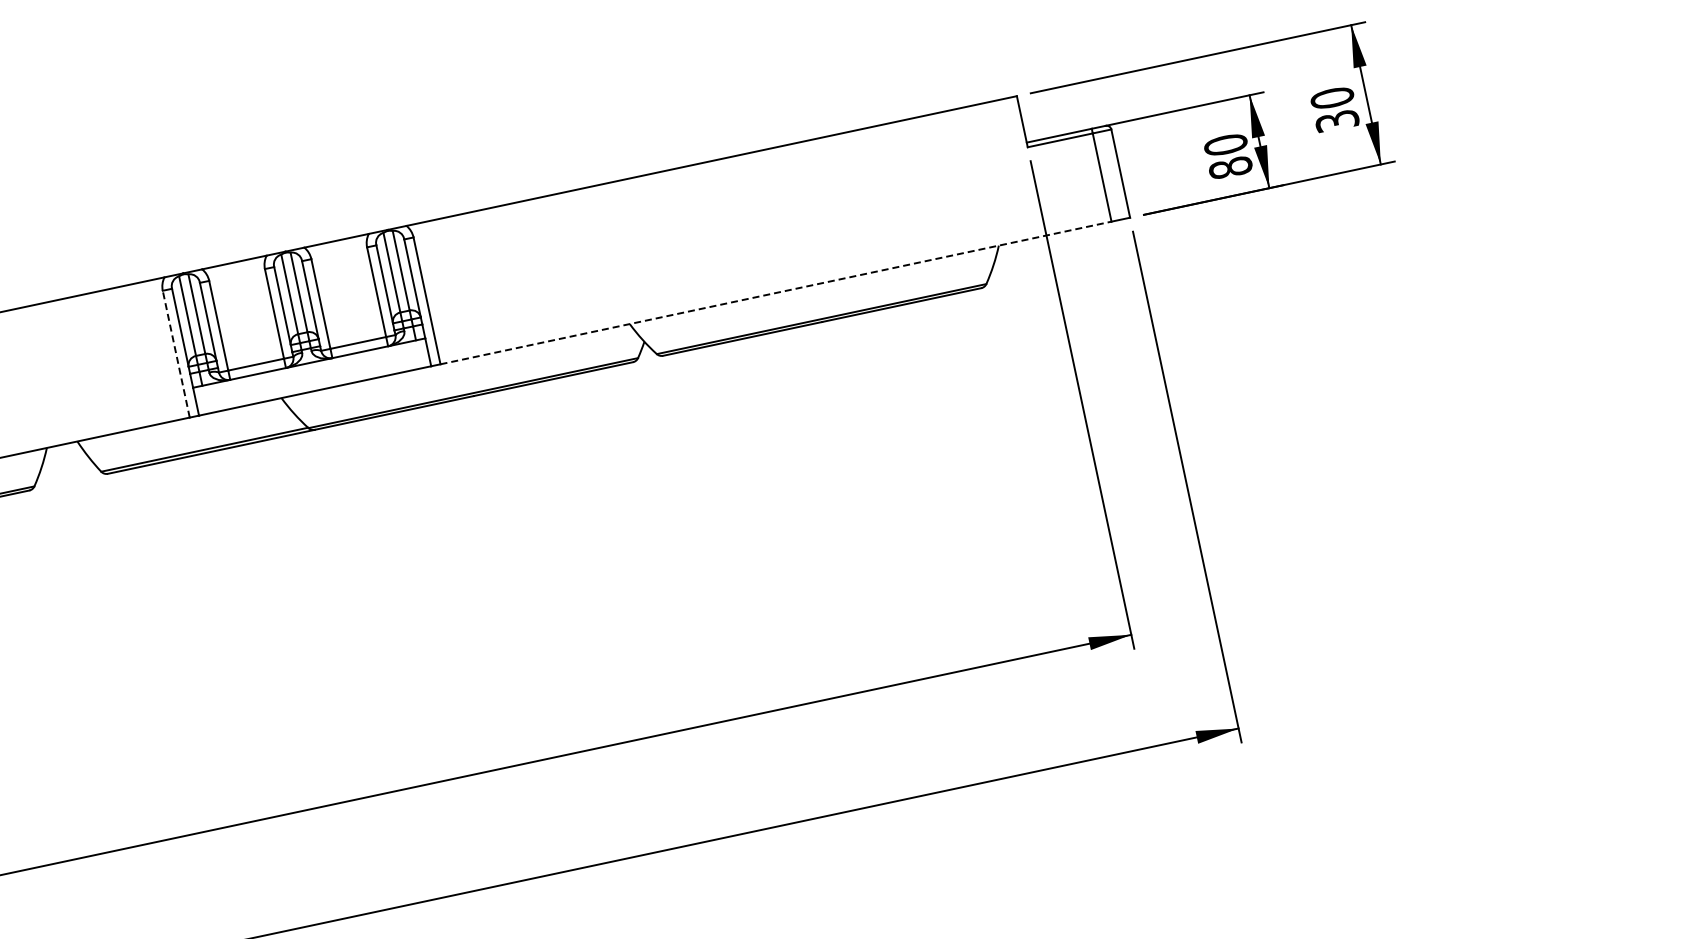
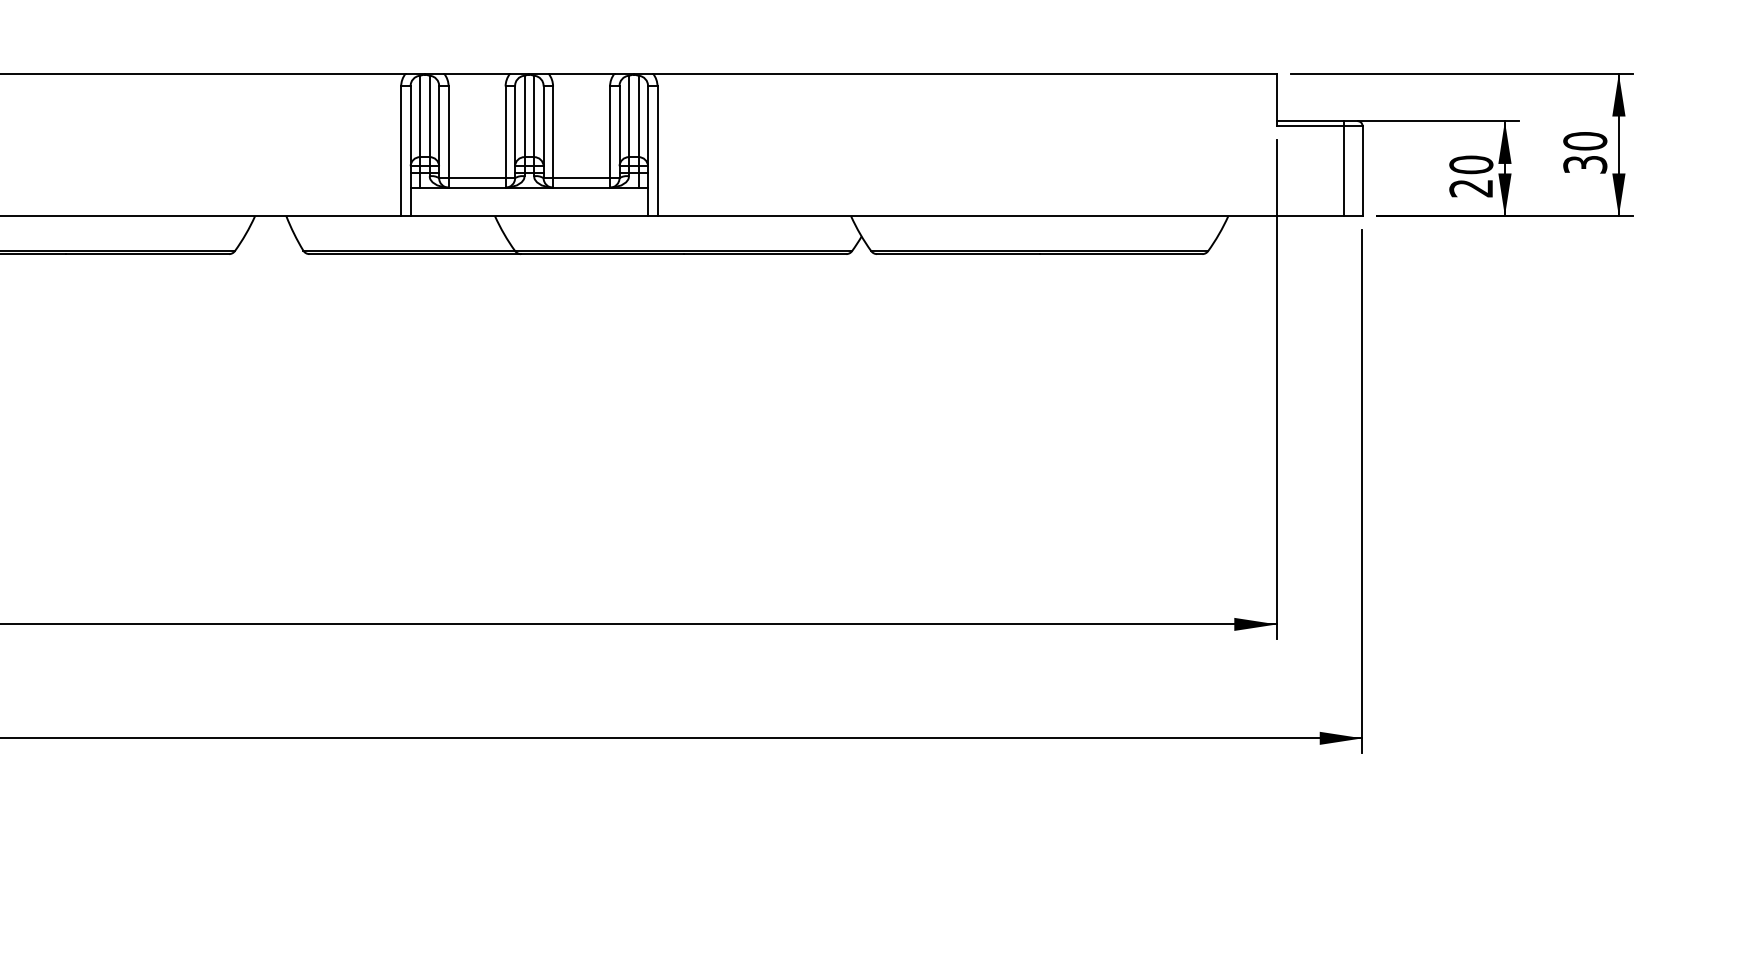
text: (1230, 168) -> (1471, 188), 80 -> 20
line: (777, 293) -> (1001, 216), dashed -> solid
line: (176, 354) -> (401, 151), dashed -> solid

